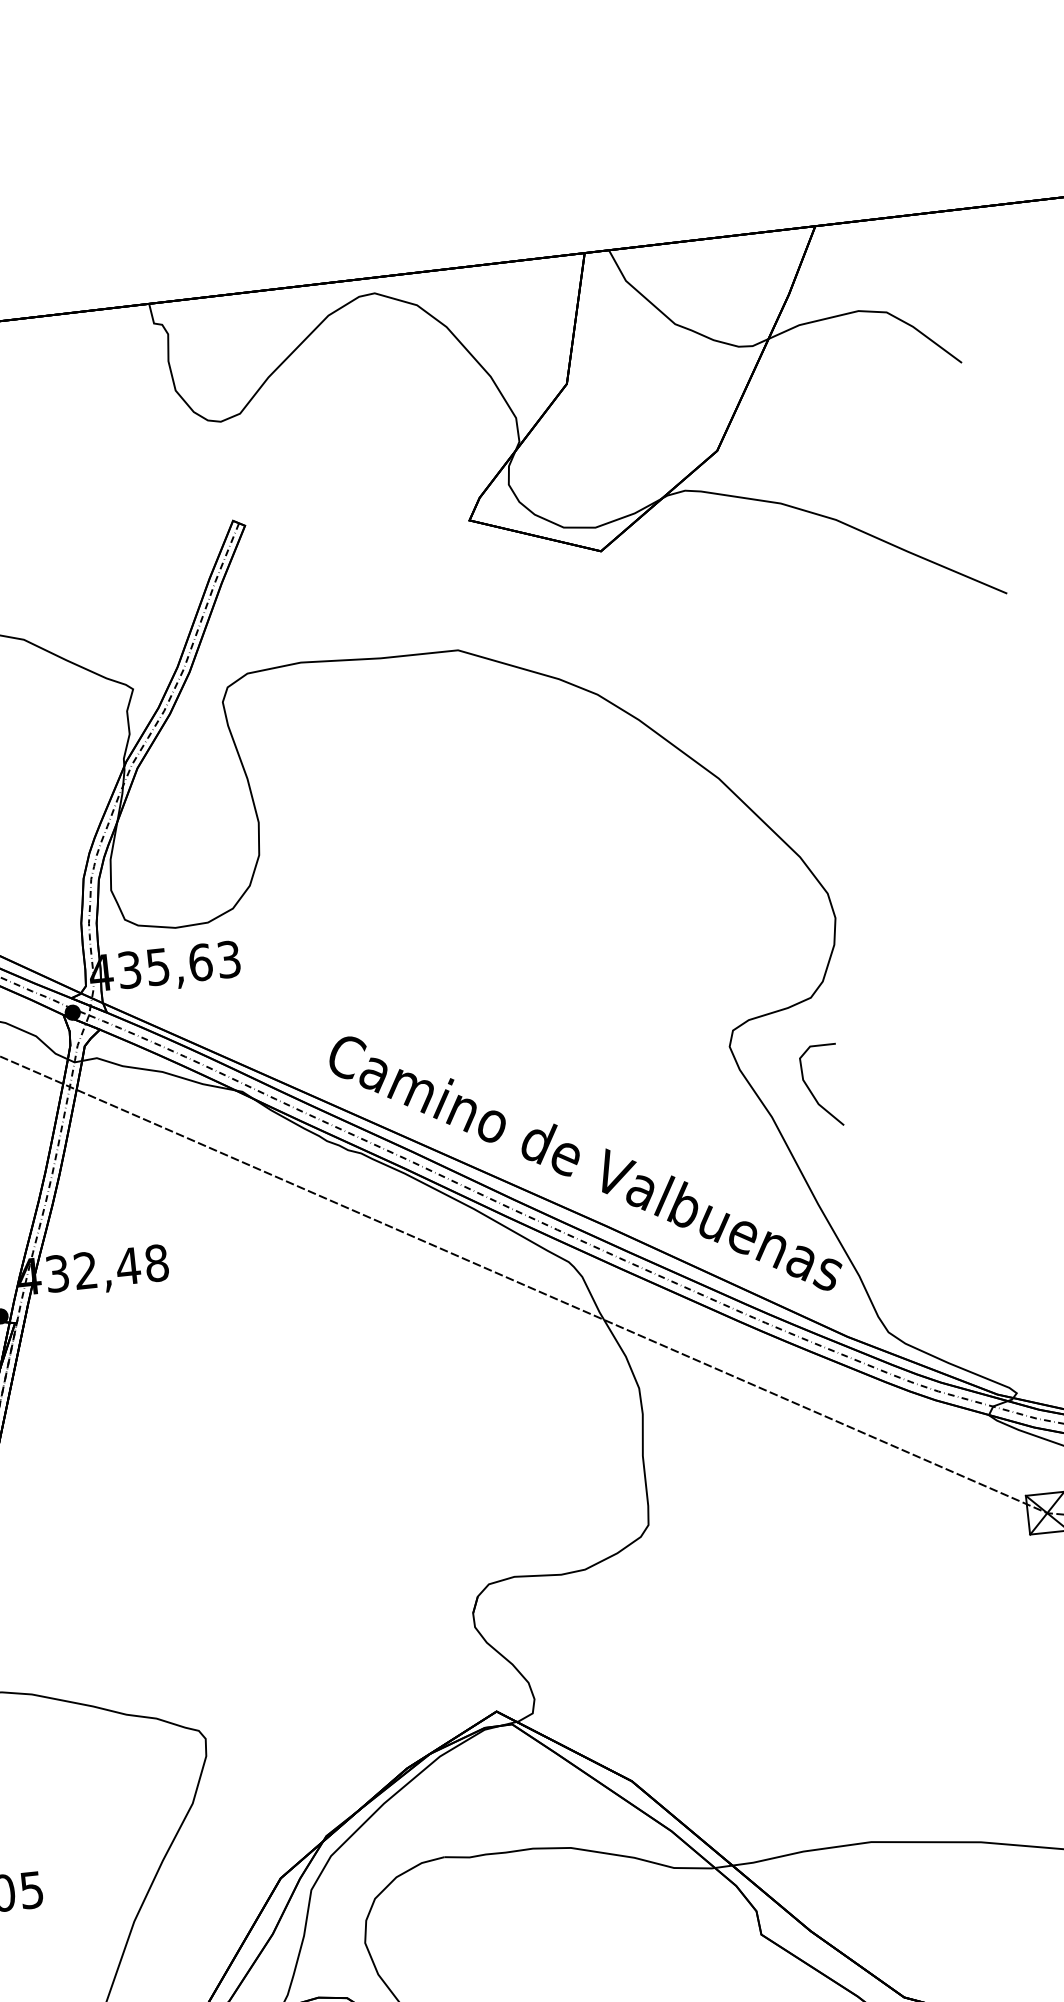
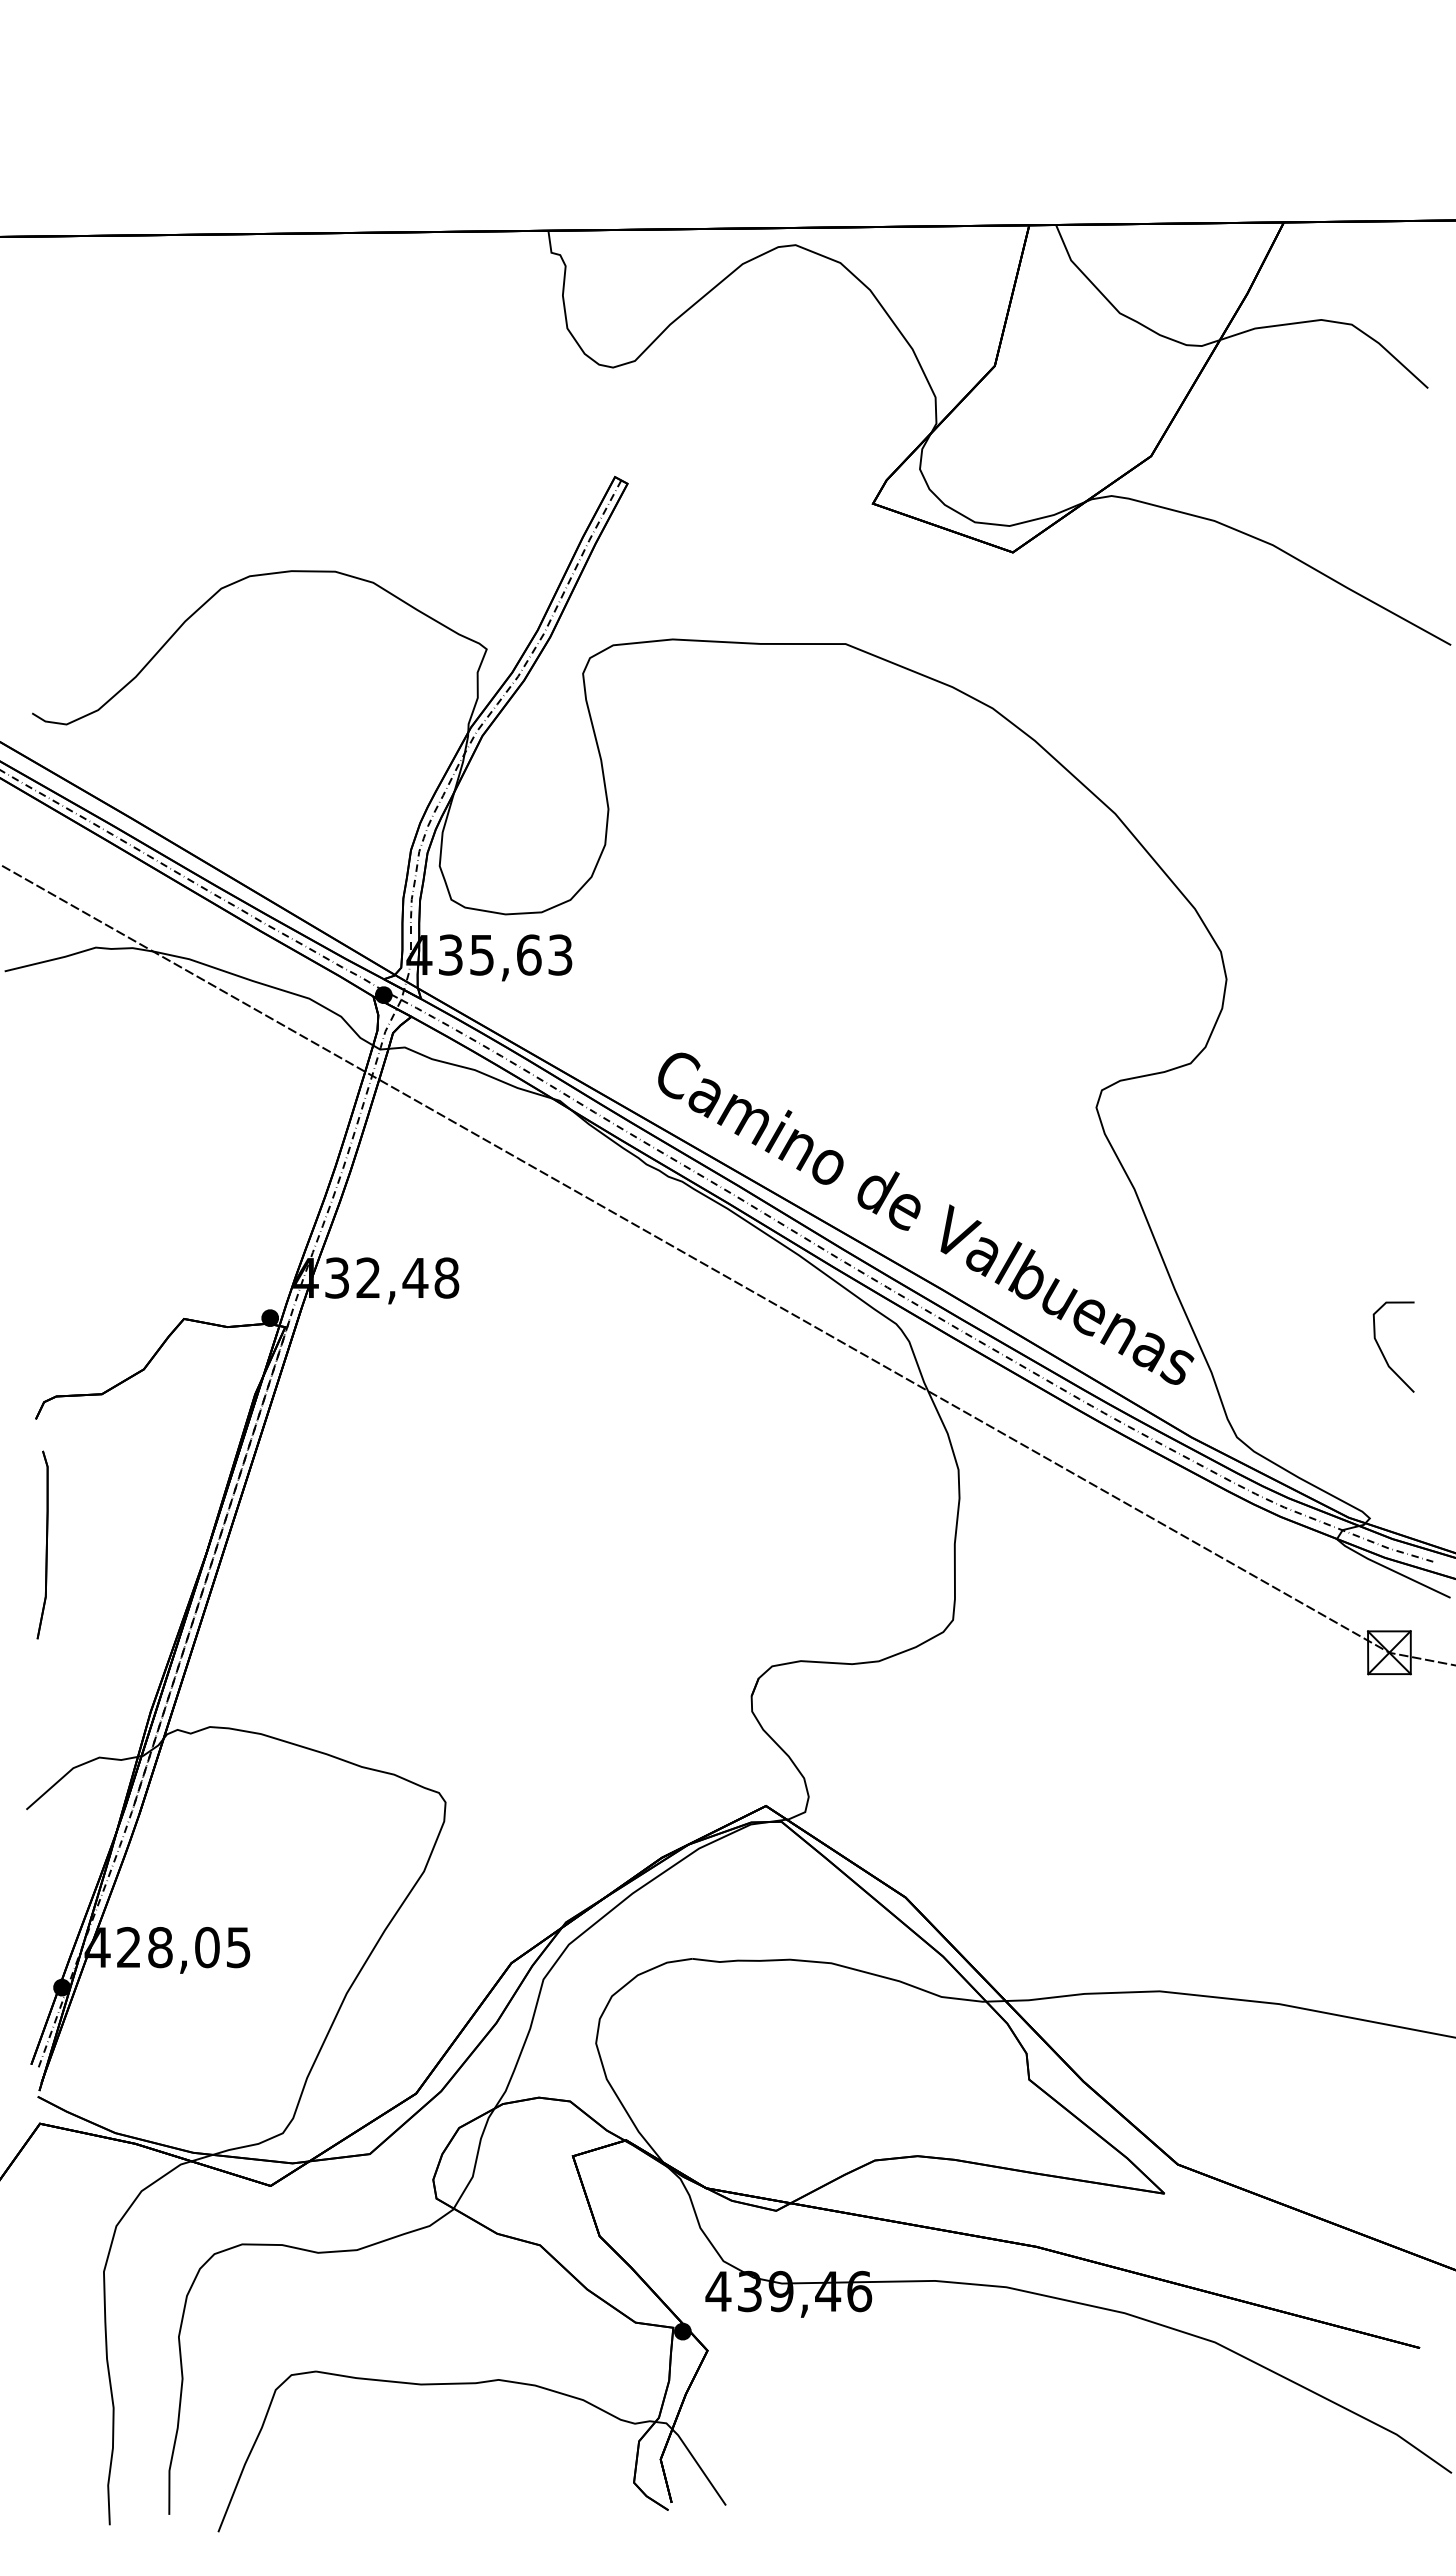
curve: (811, 1091) -> (1382, 1351), moved

